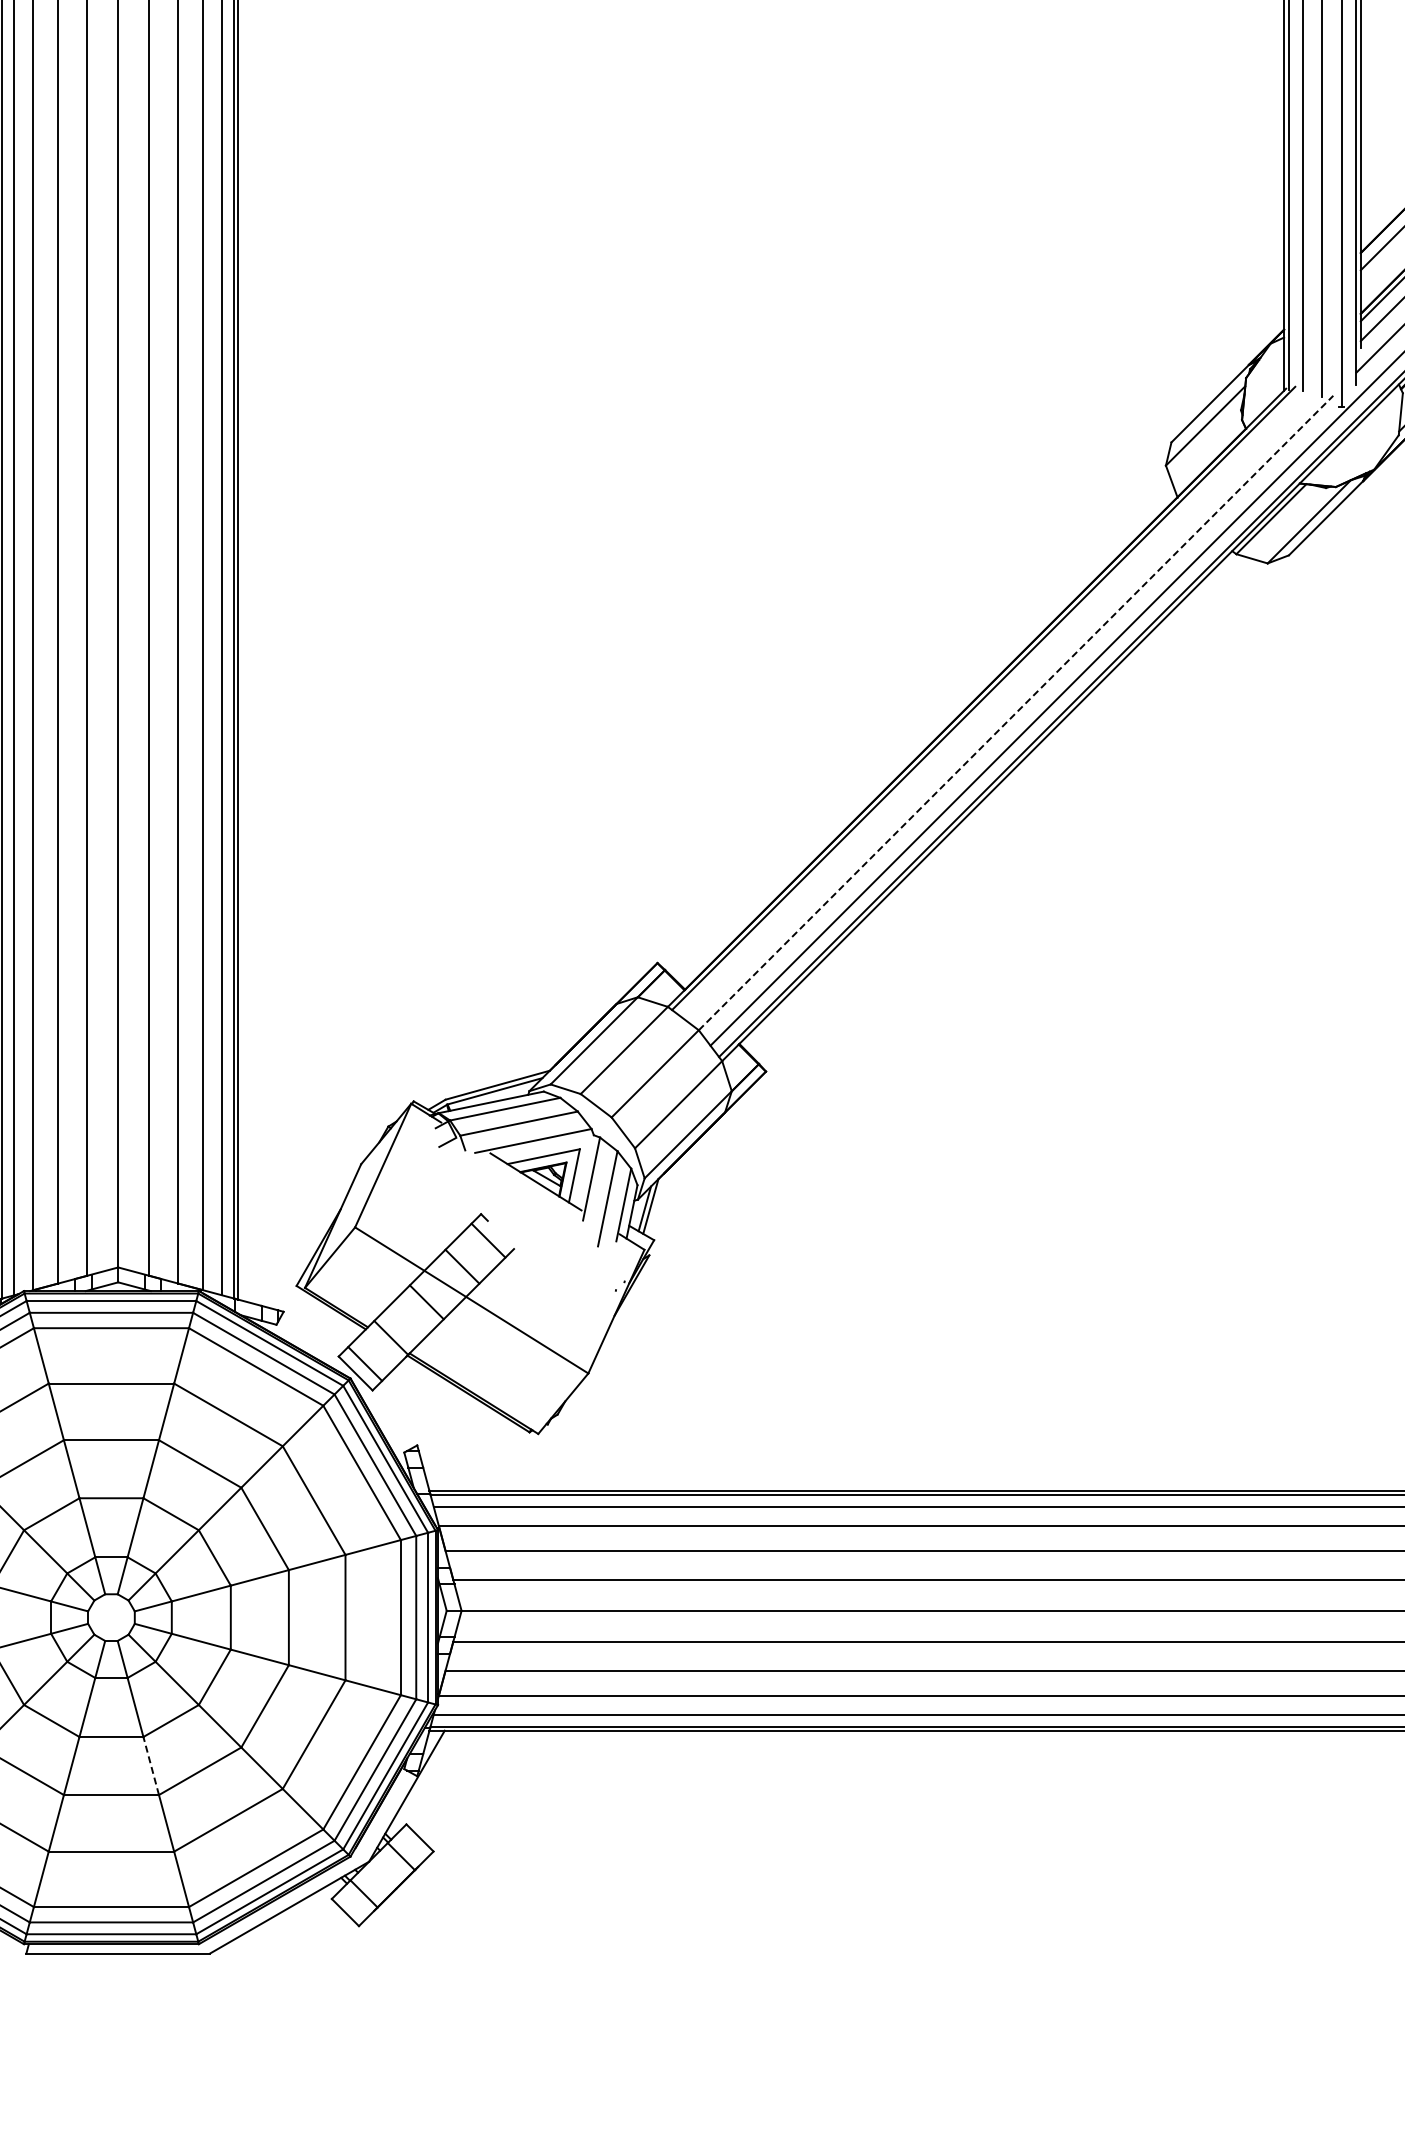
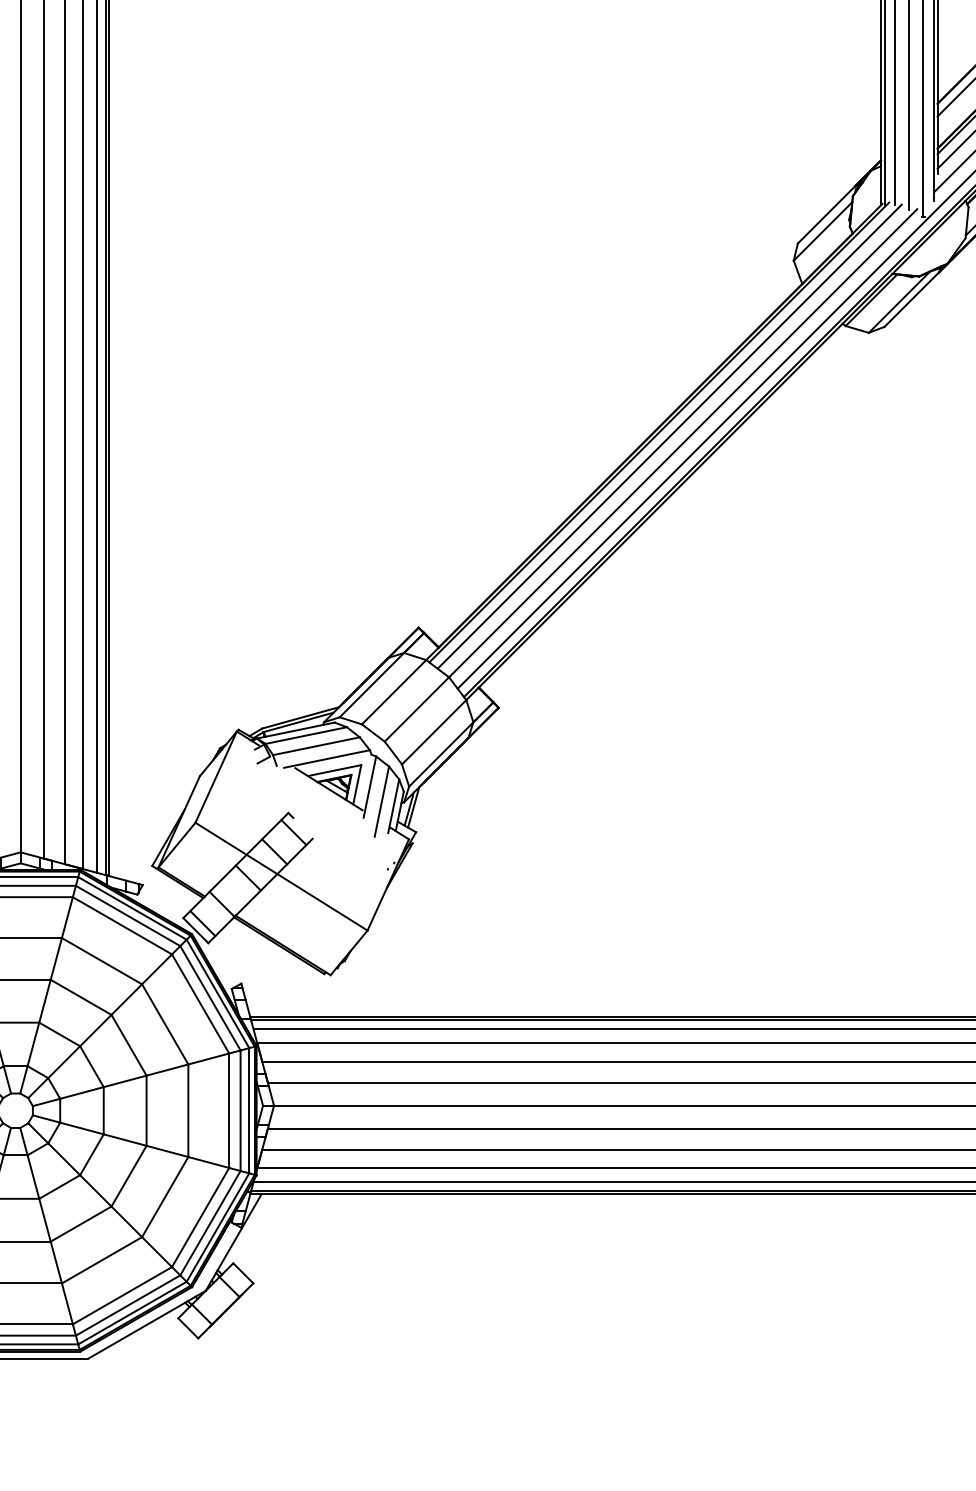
line: (997, 703) -> (669, 436), added
line: (1016, 713) -> (683, 443), dashed -> solid
line: (151, 1765) -> (45, 1219), dashed -> solid

